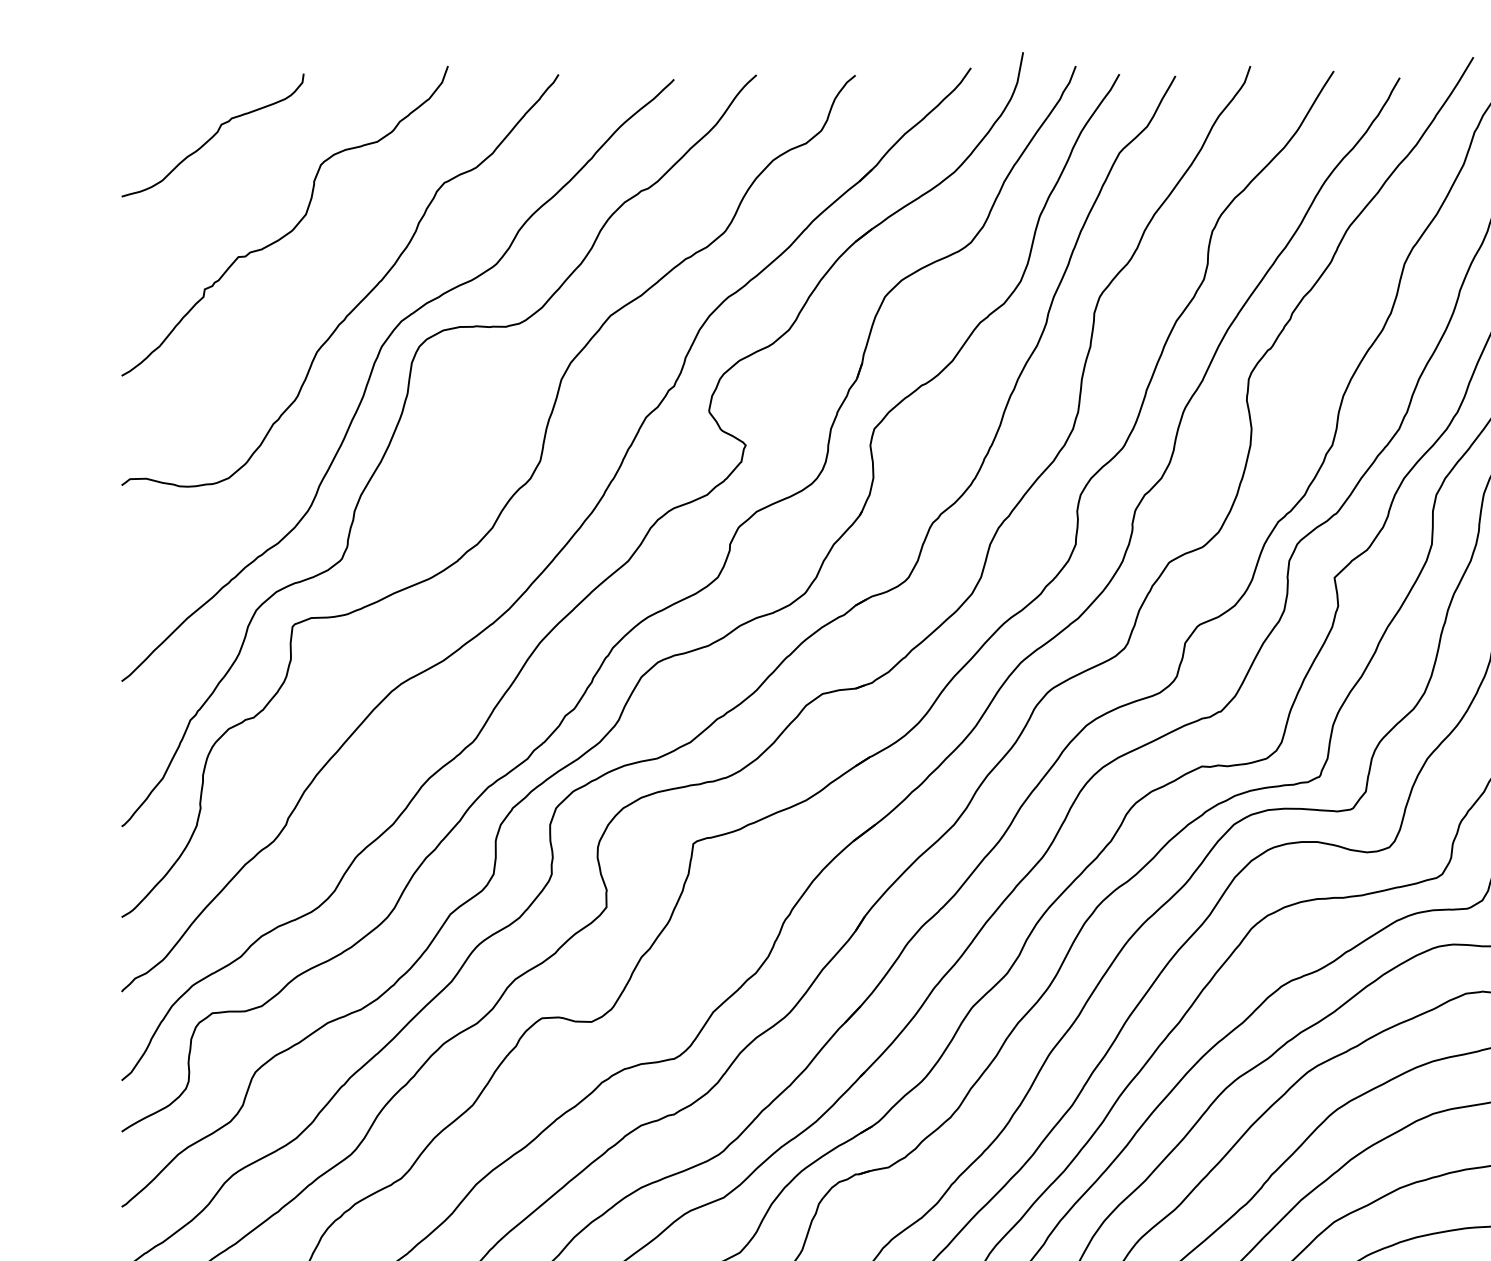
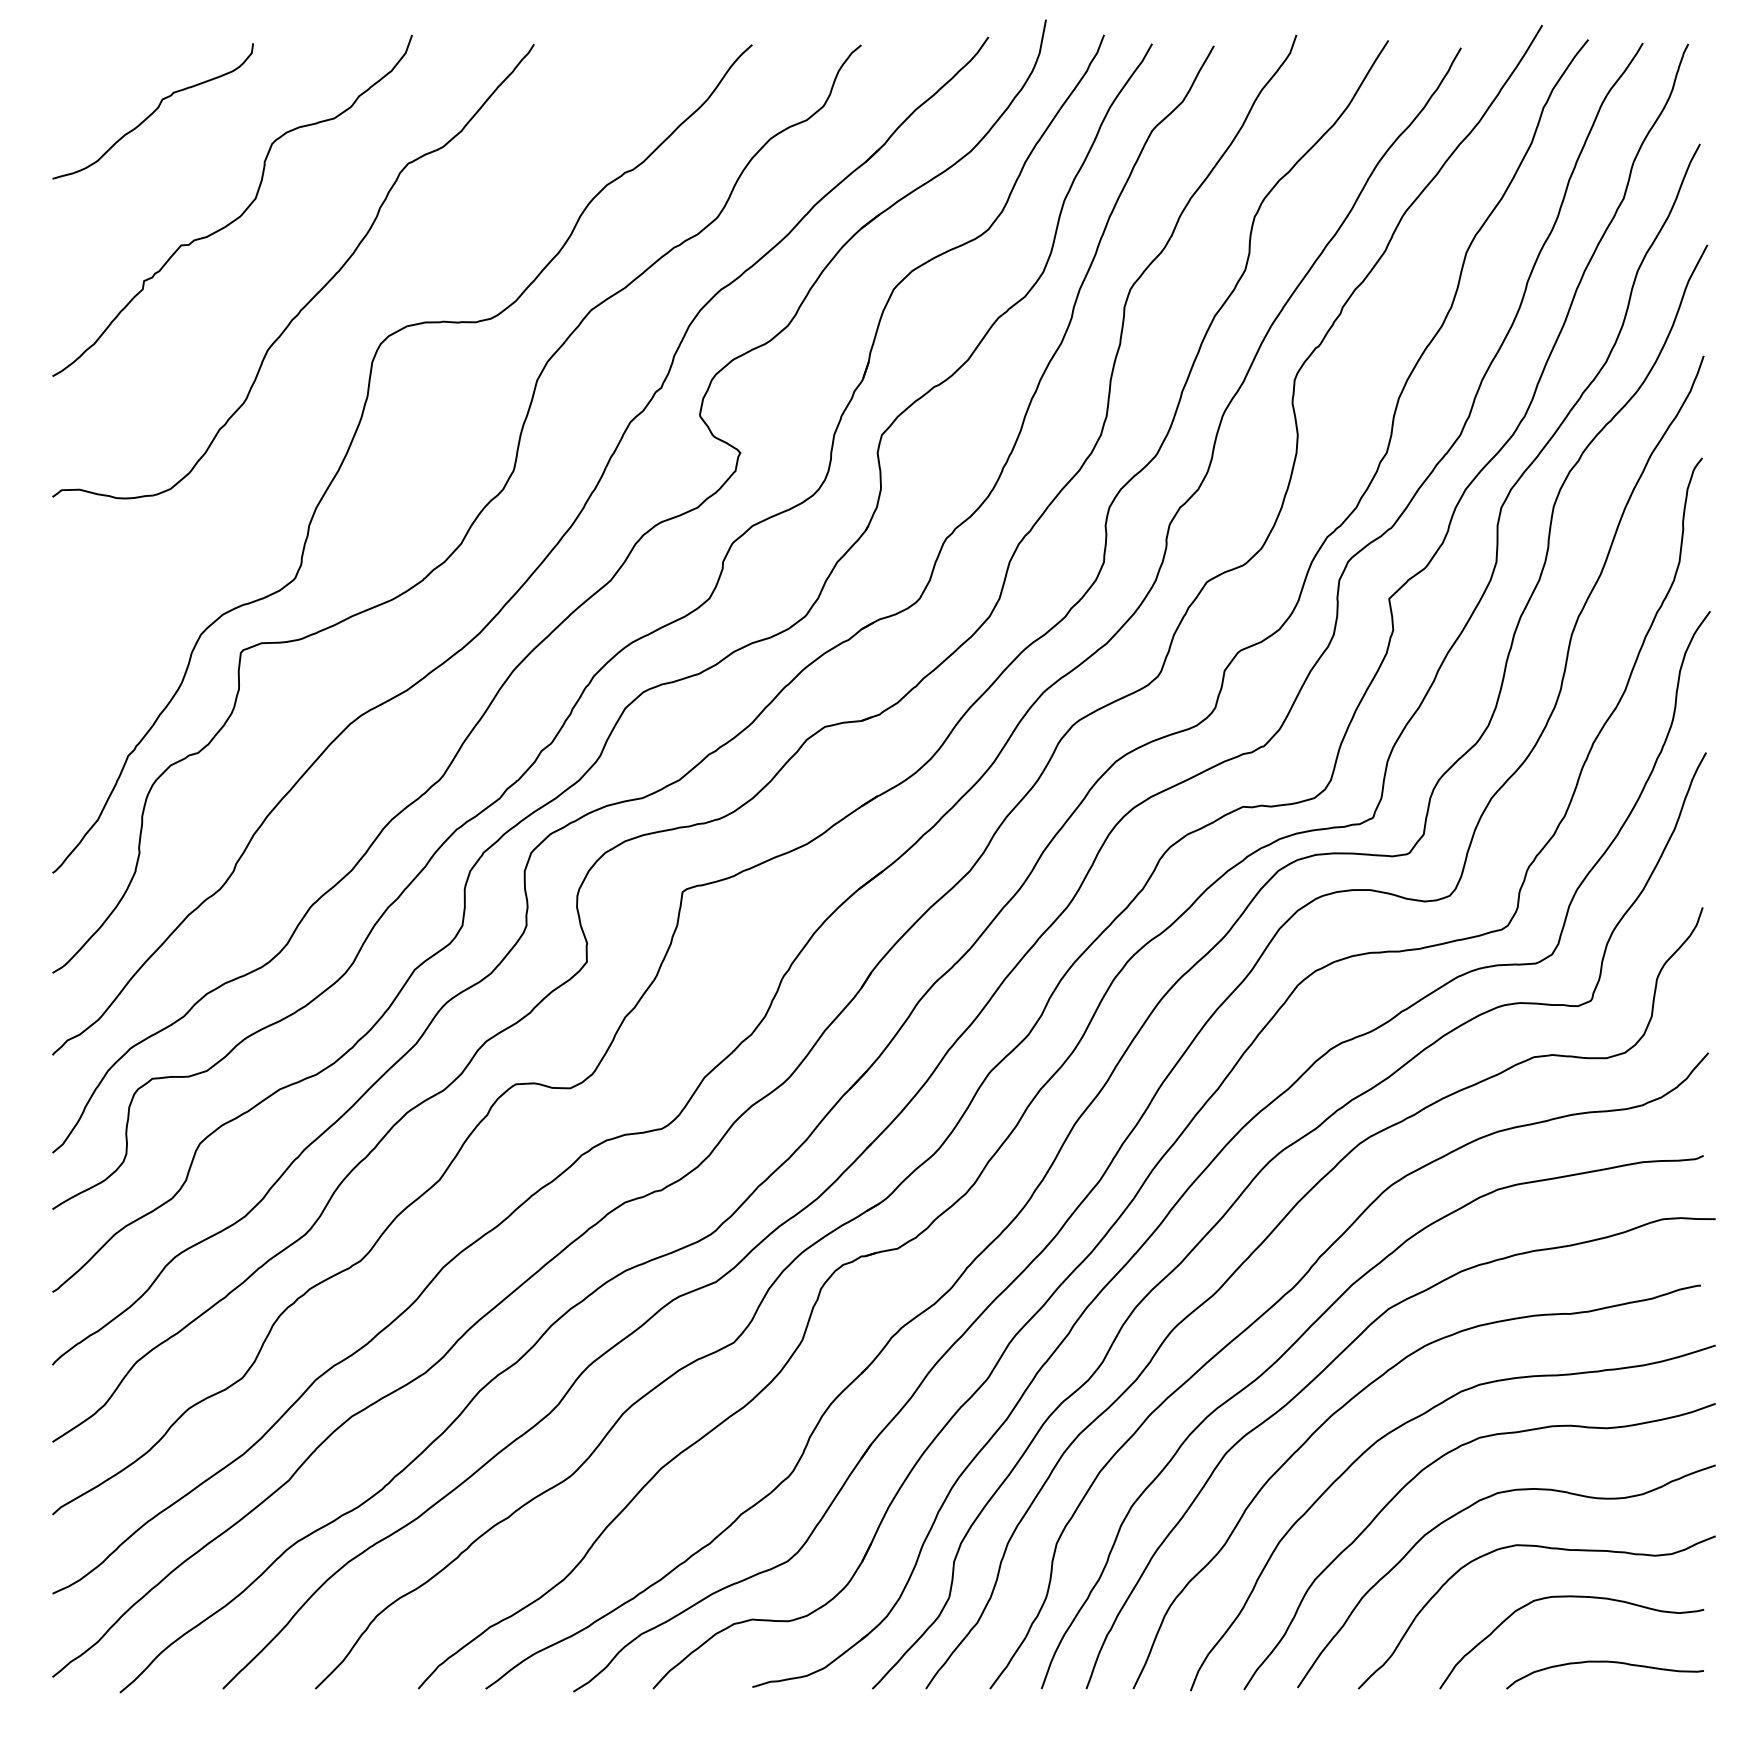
curve: (372, 371) -> (329, 371), removed

